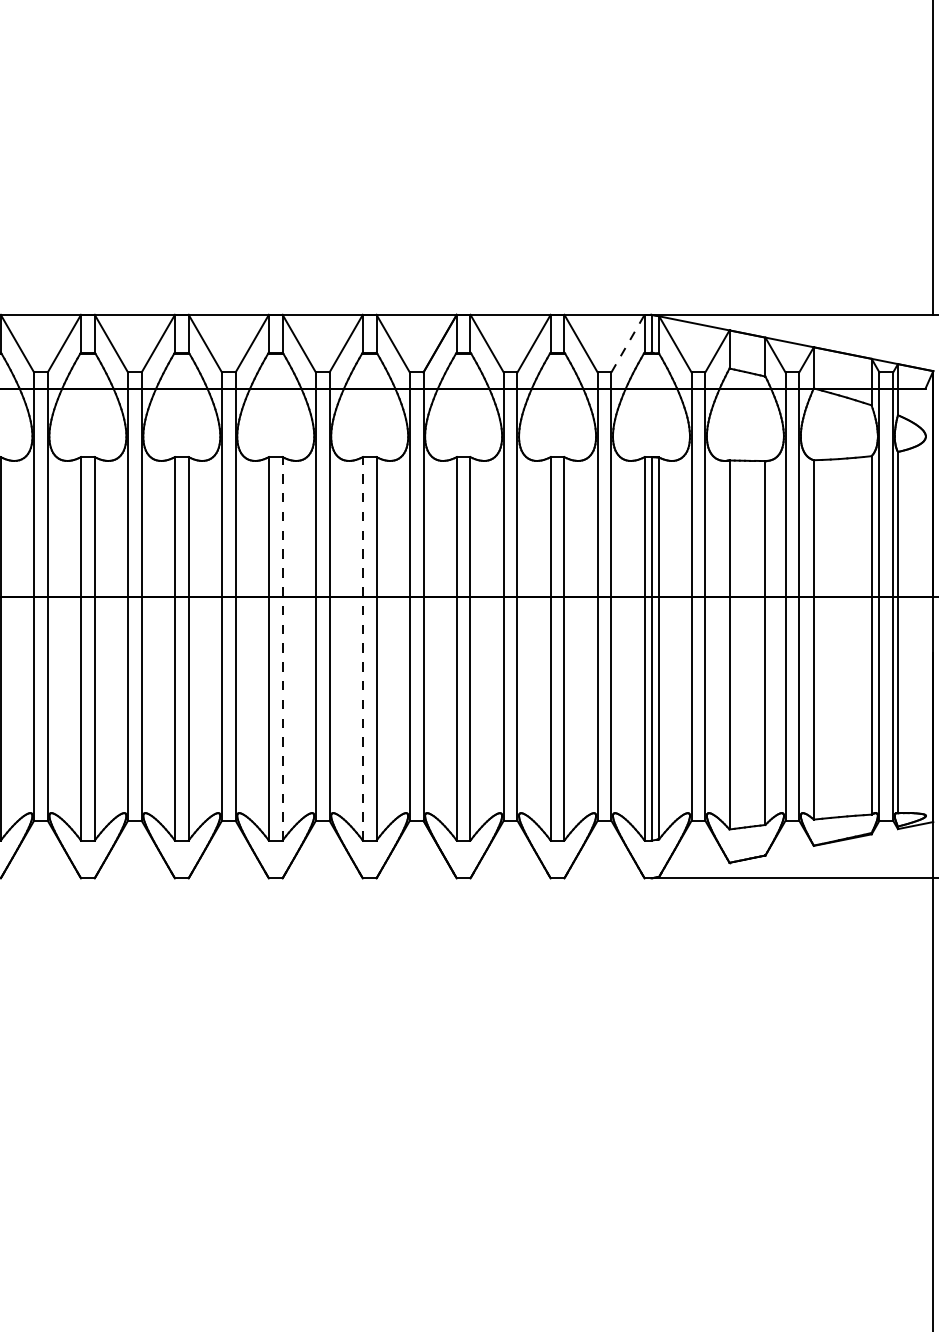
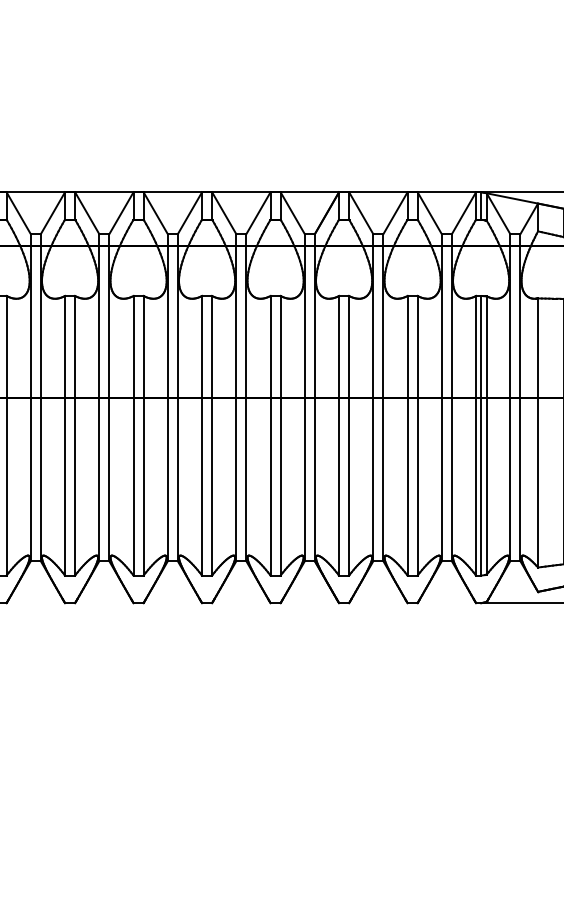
line: (628, 343) -> (464, 213), dashed -> solid
line: (282, 648) -> (212, 435), dashed -> solid
line: (362, 648) -> (270, 435), dashed -> solid

